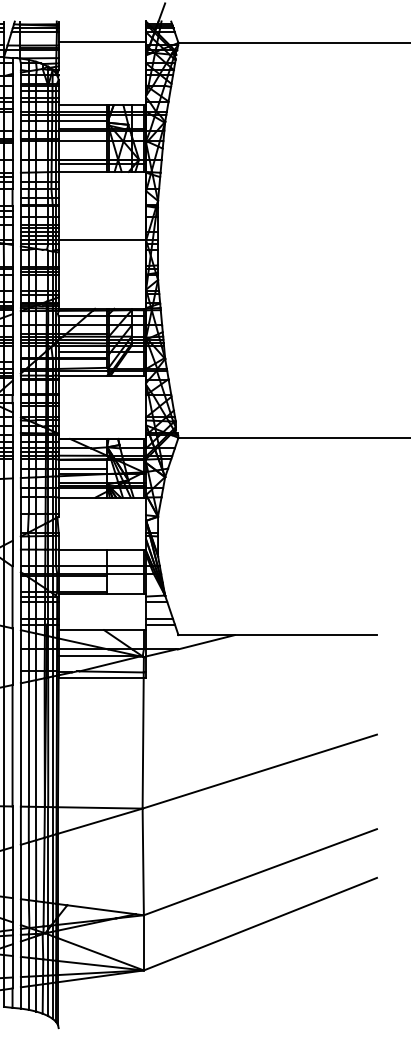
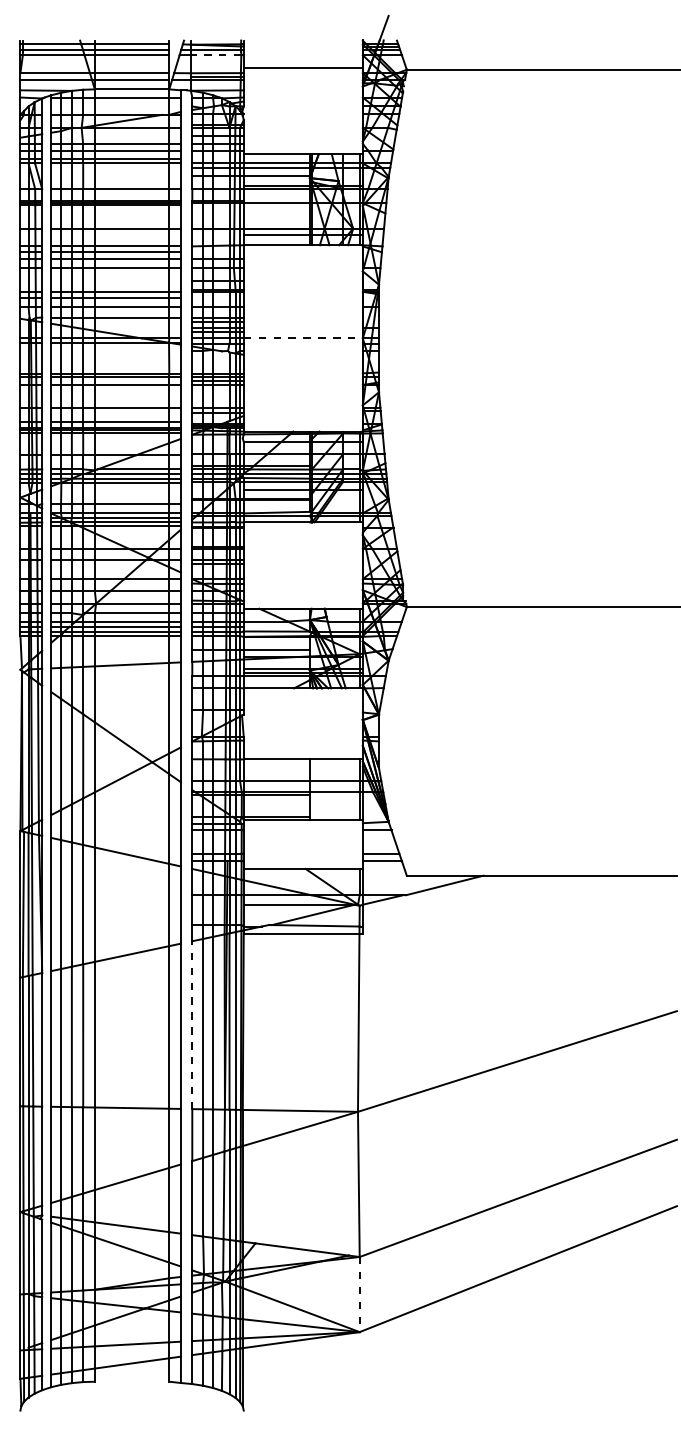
line: (37, 32) -> (215, 55), solid -> dashed
line: (102, 240) -> (303, 338), solid -> dashed
line: (21, 745) -> (192, 1025), solid -> dashed
line: (143, 942) -> (359, 1294), solid -> dashed

